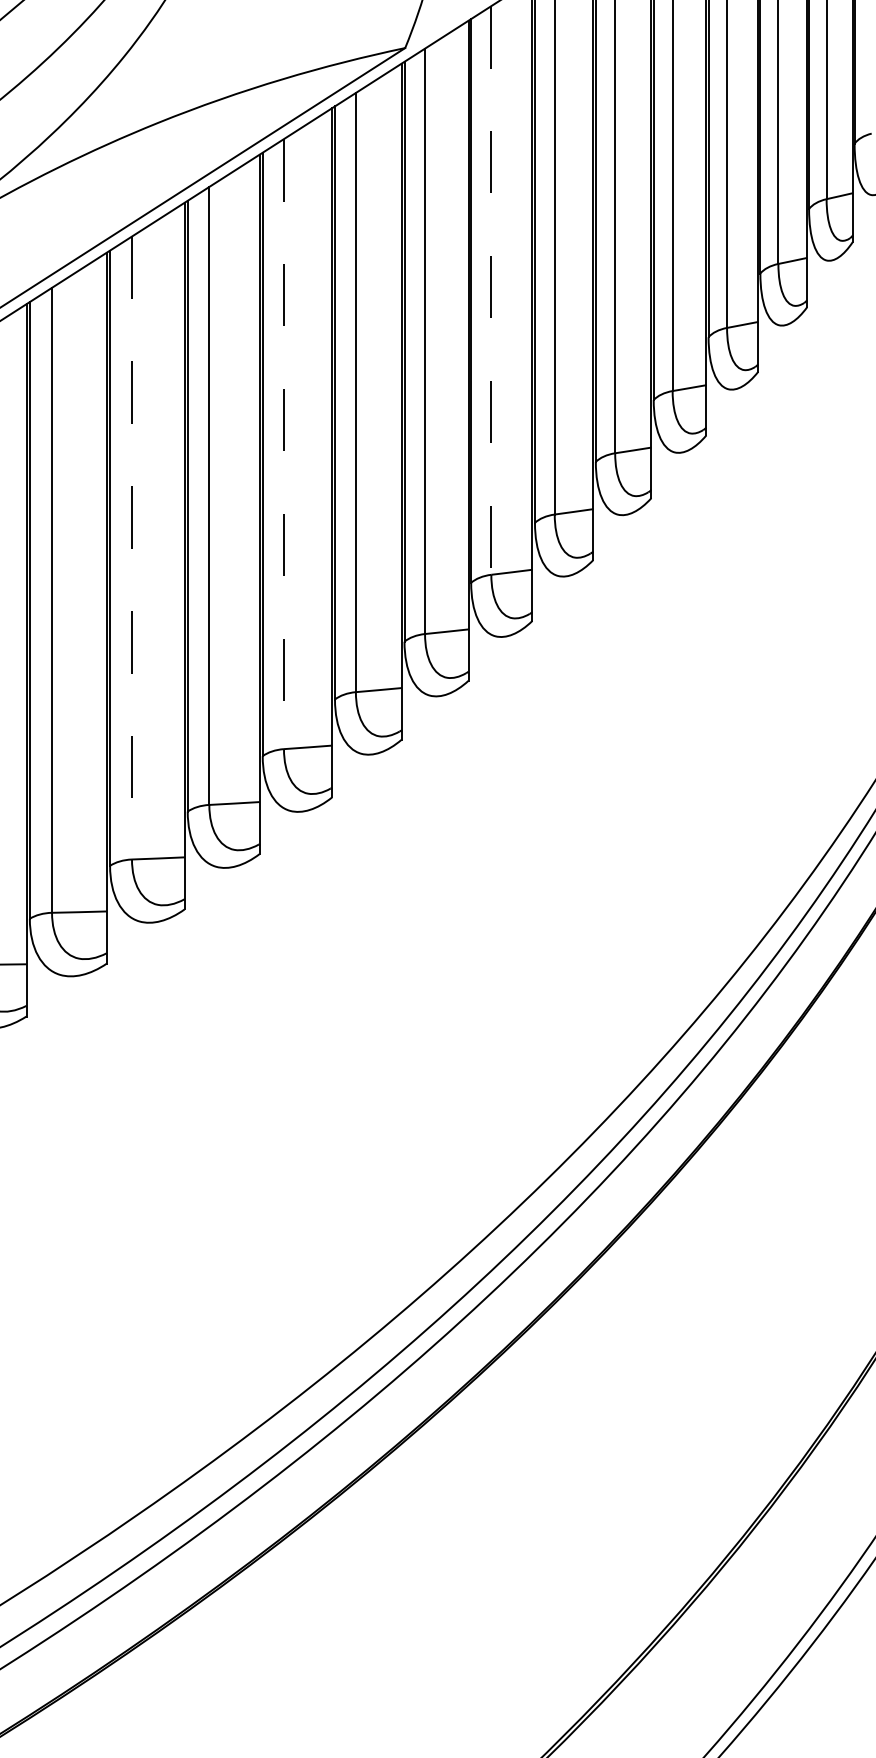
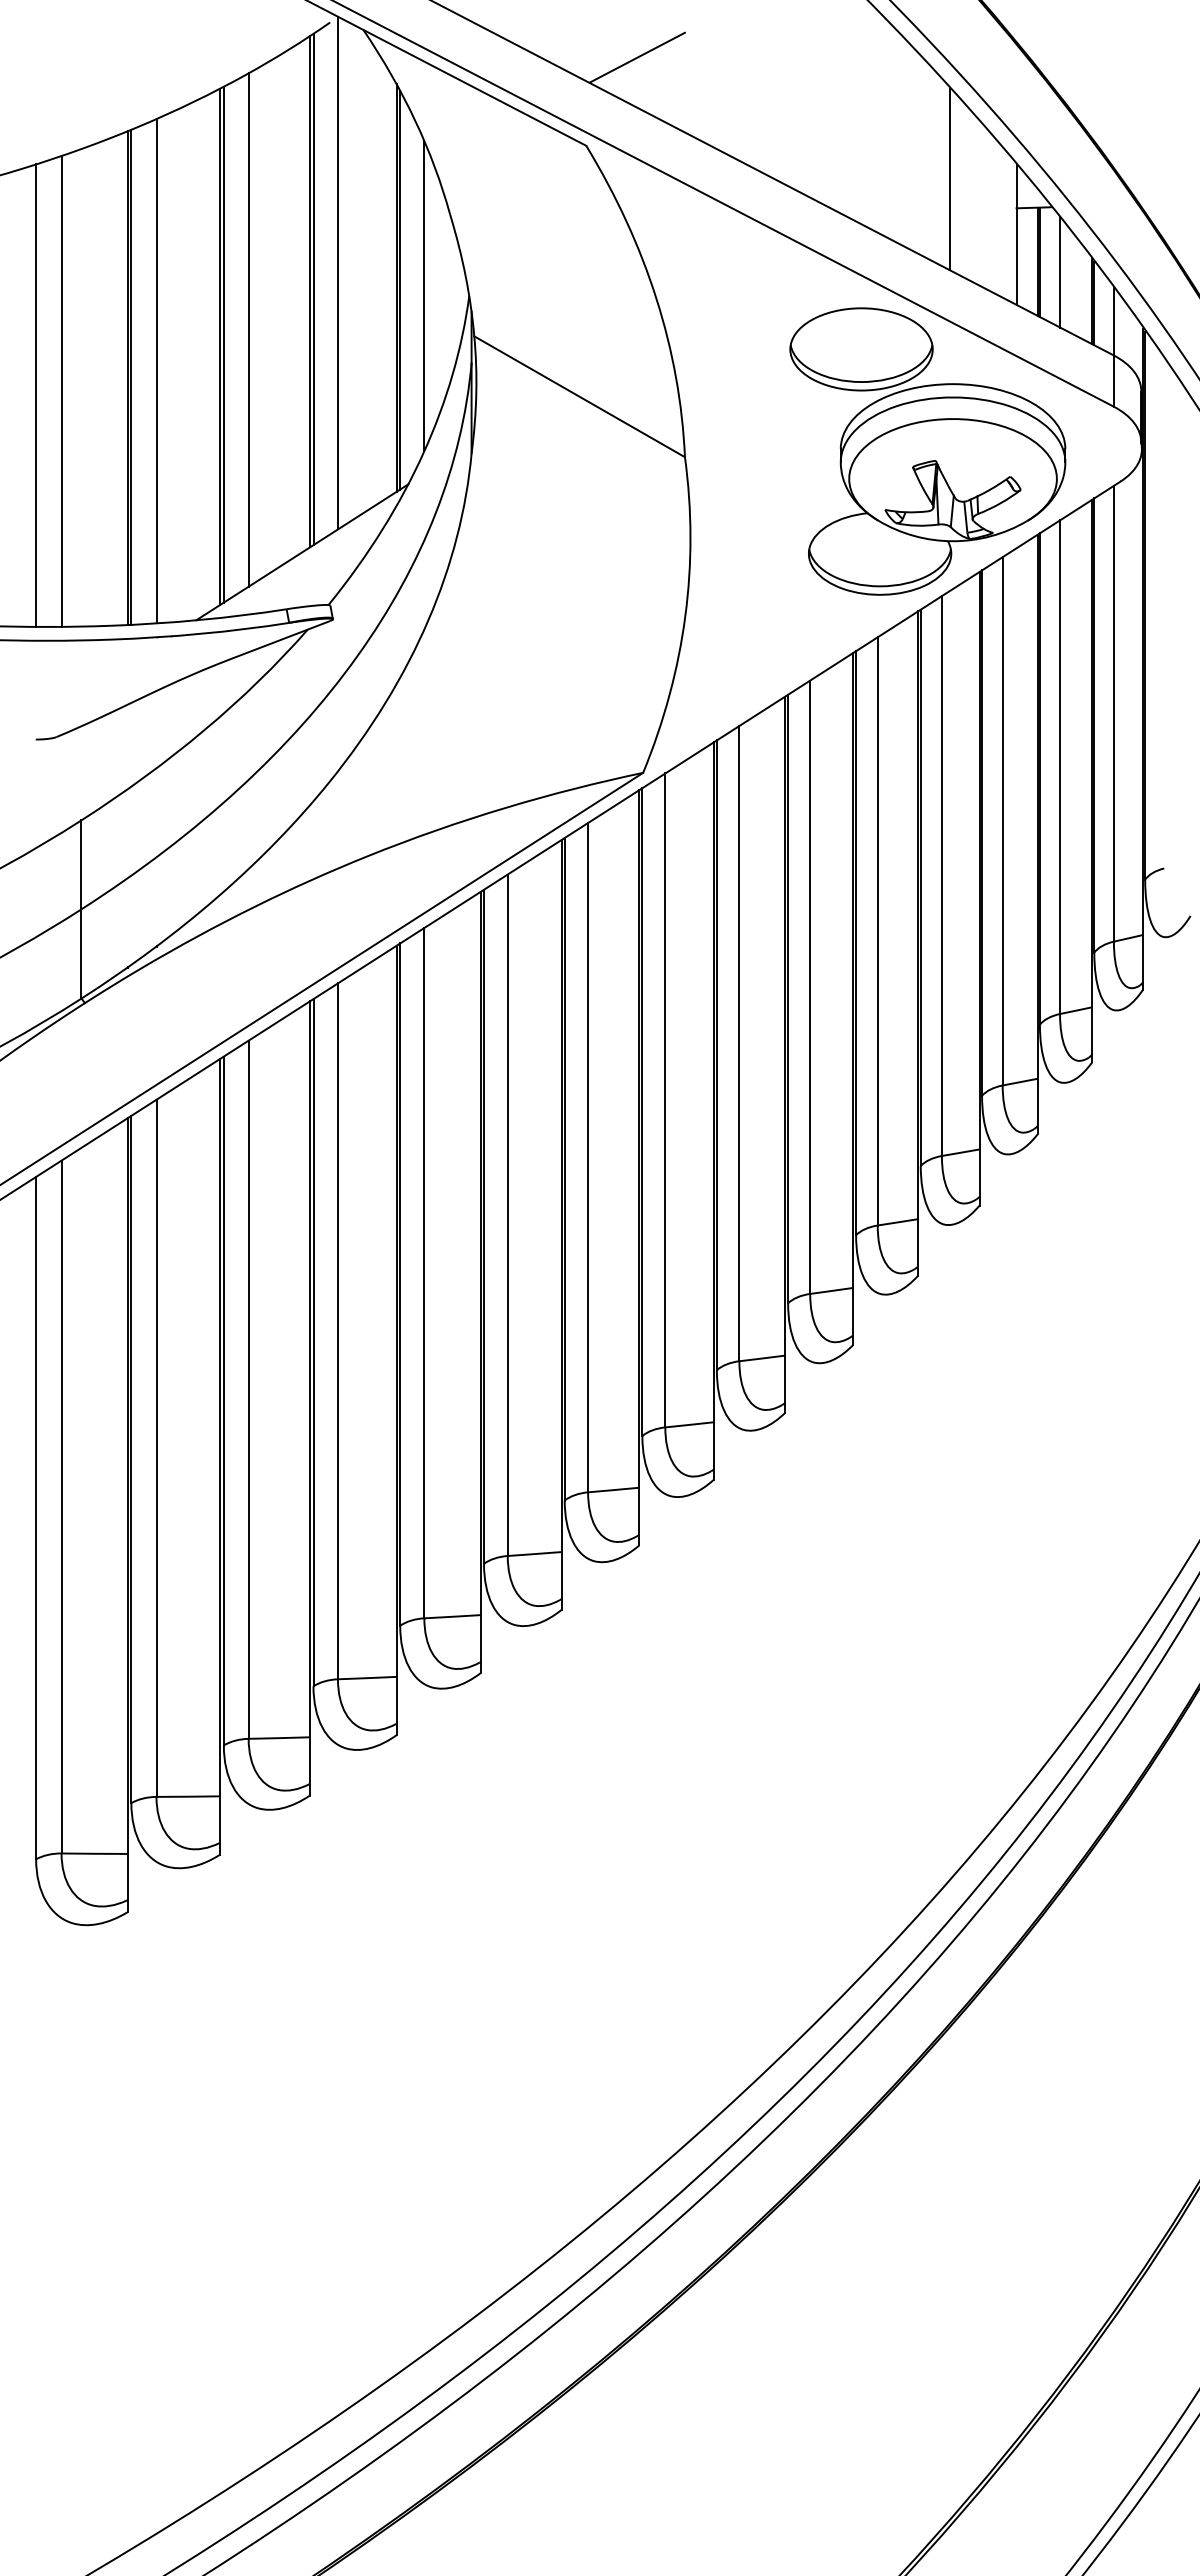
line: (491, 290) -> (739, 1043), dashed -> solid
line: (283, 444) -> (507, 1215), dashed -> solid
line: (131, 548) -> (337, 1331), dashed -> solid

